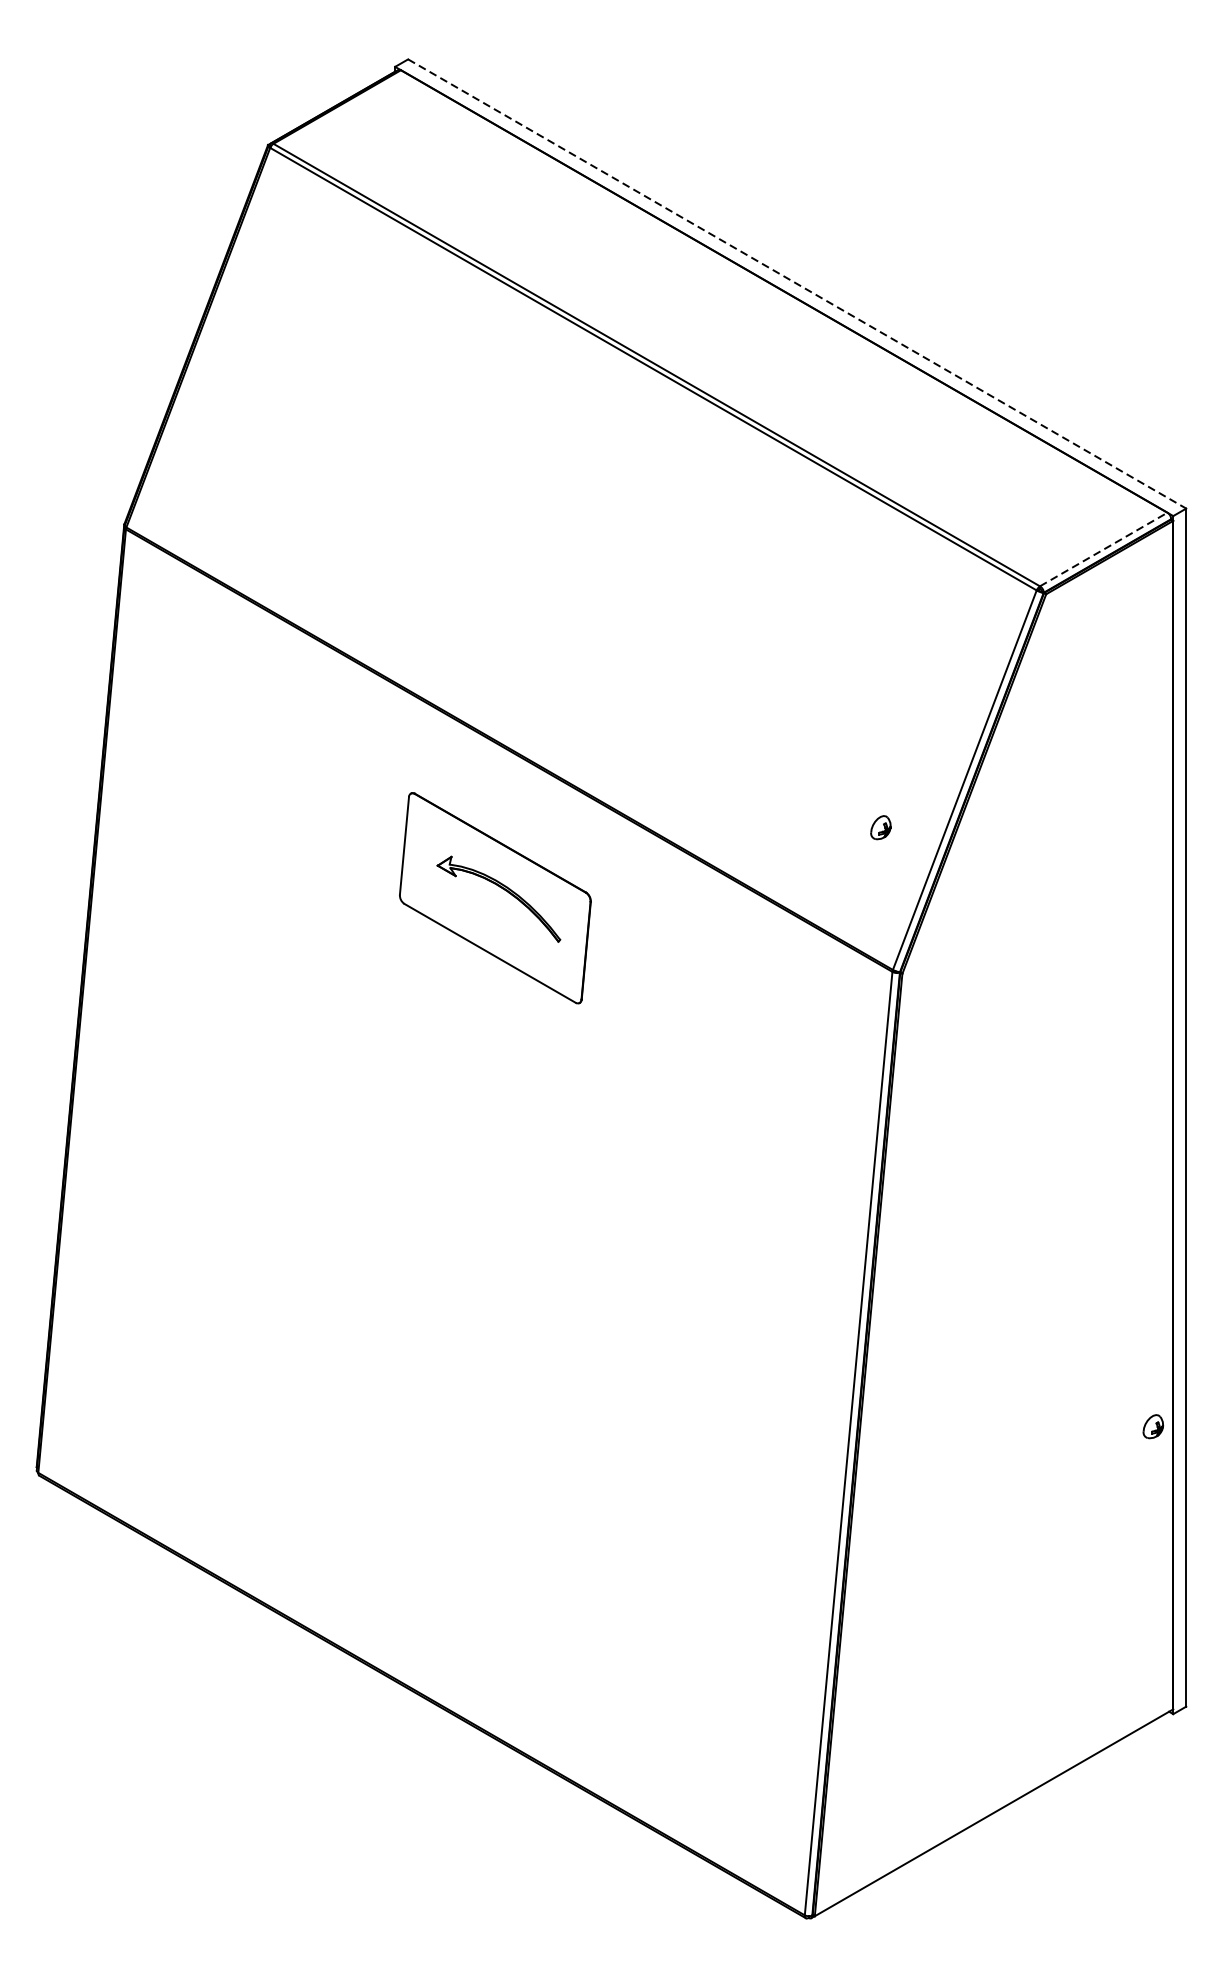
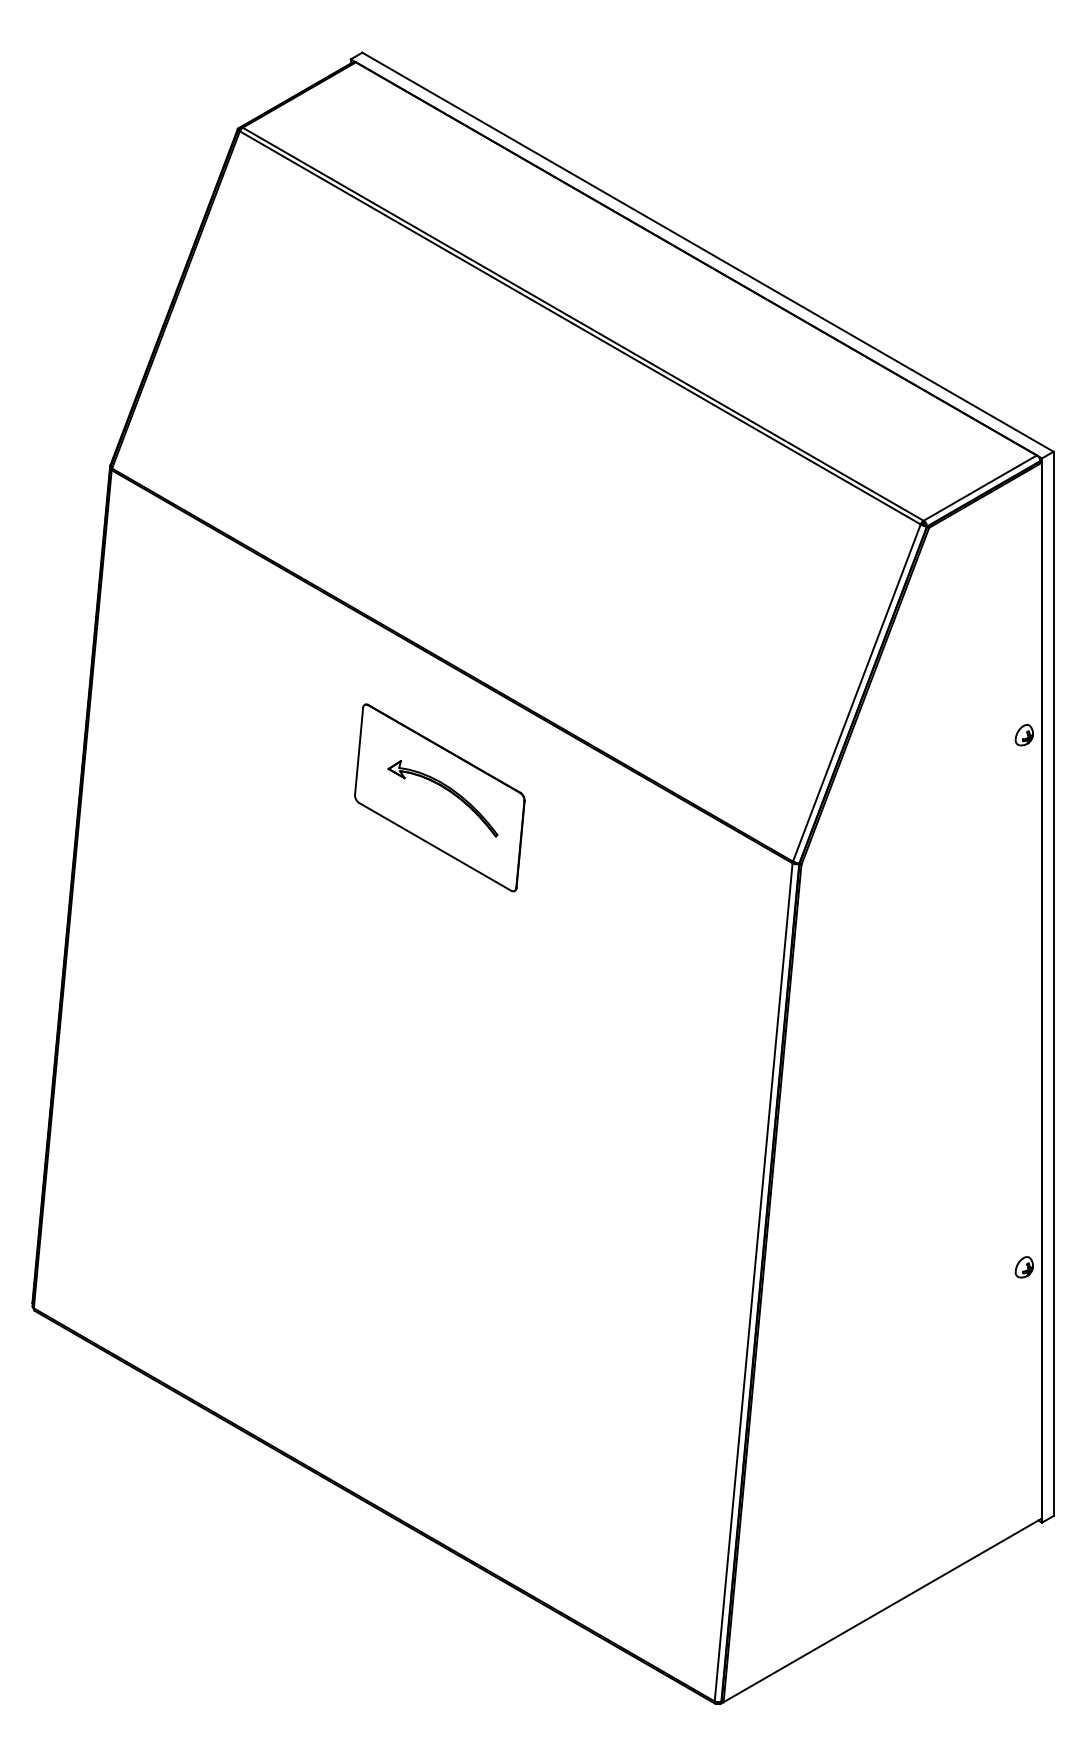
line: (797, 284) -> (708, 252), dashed -> solid
line: (1103, 548) -> (980, 487), dashed -> solid
part: (879, 828) -> (1023, 735), moved

